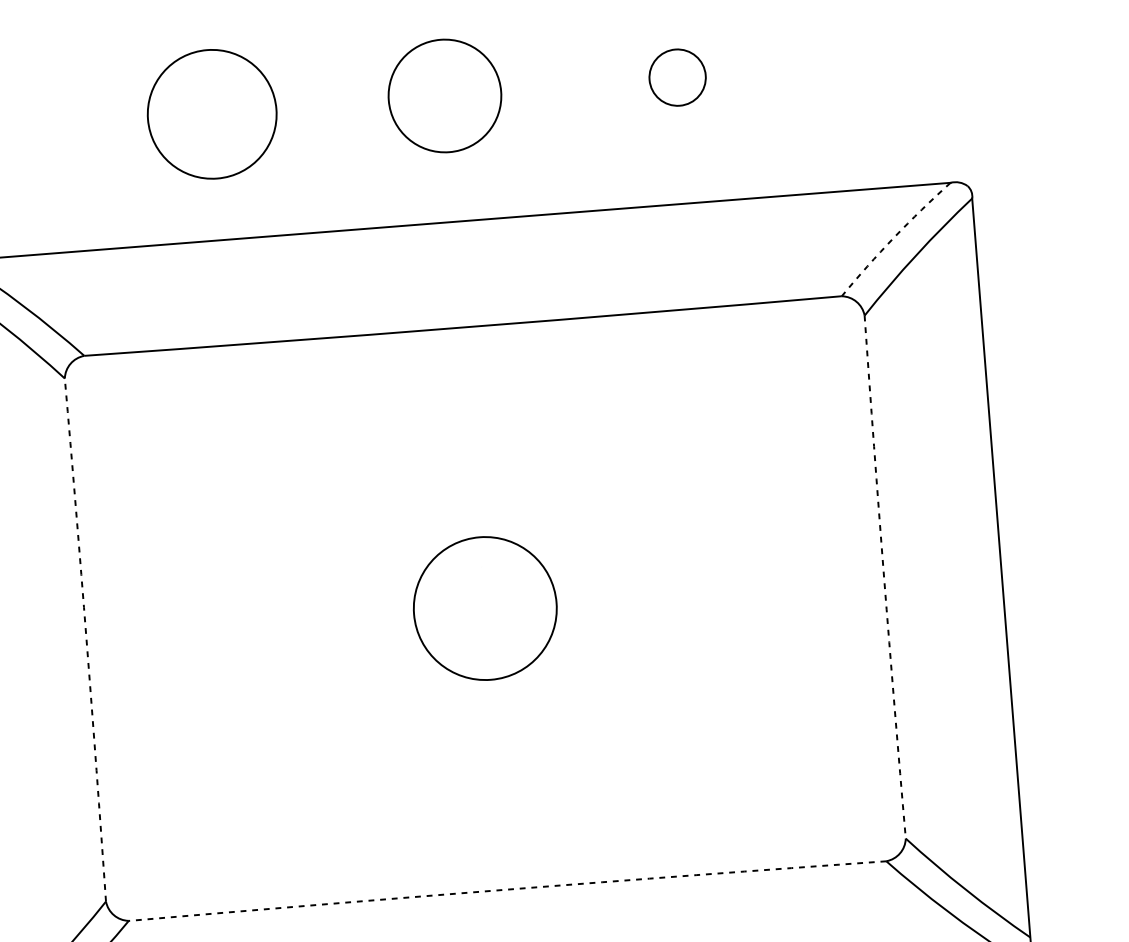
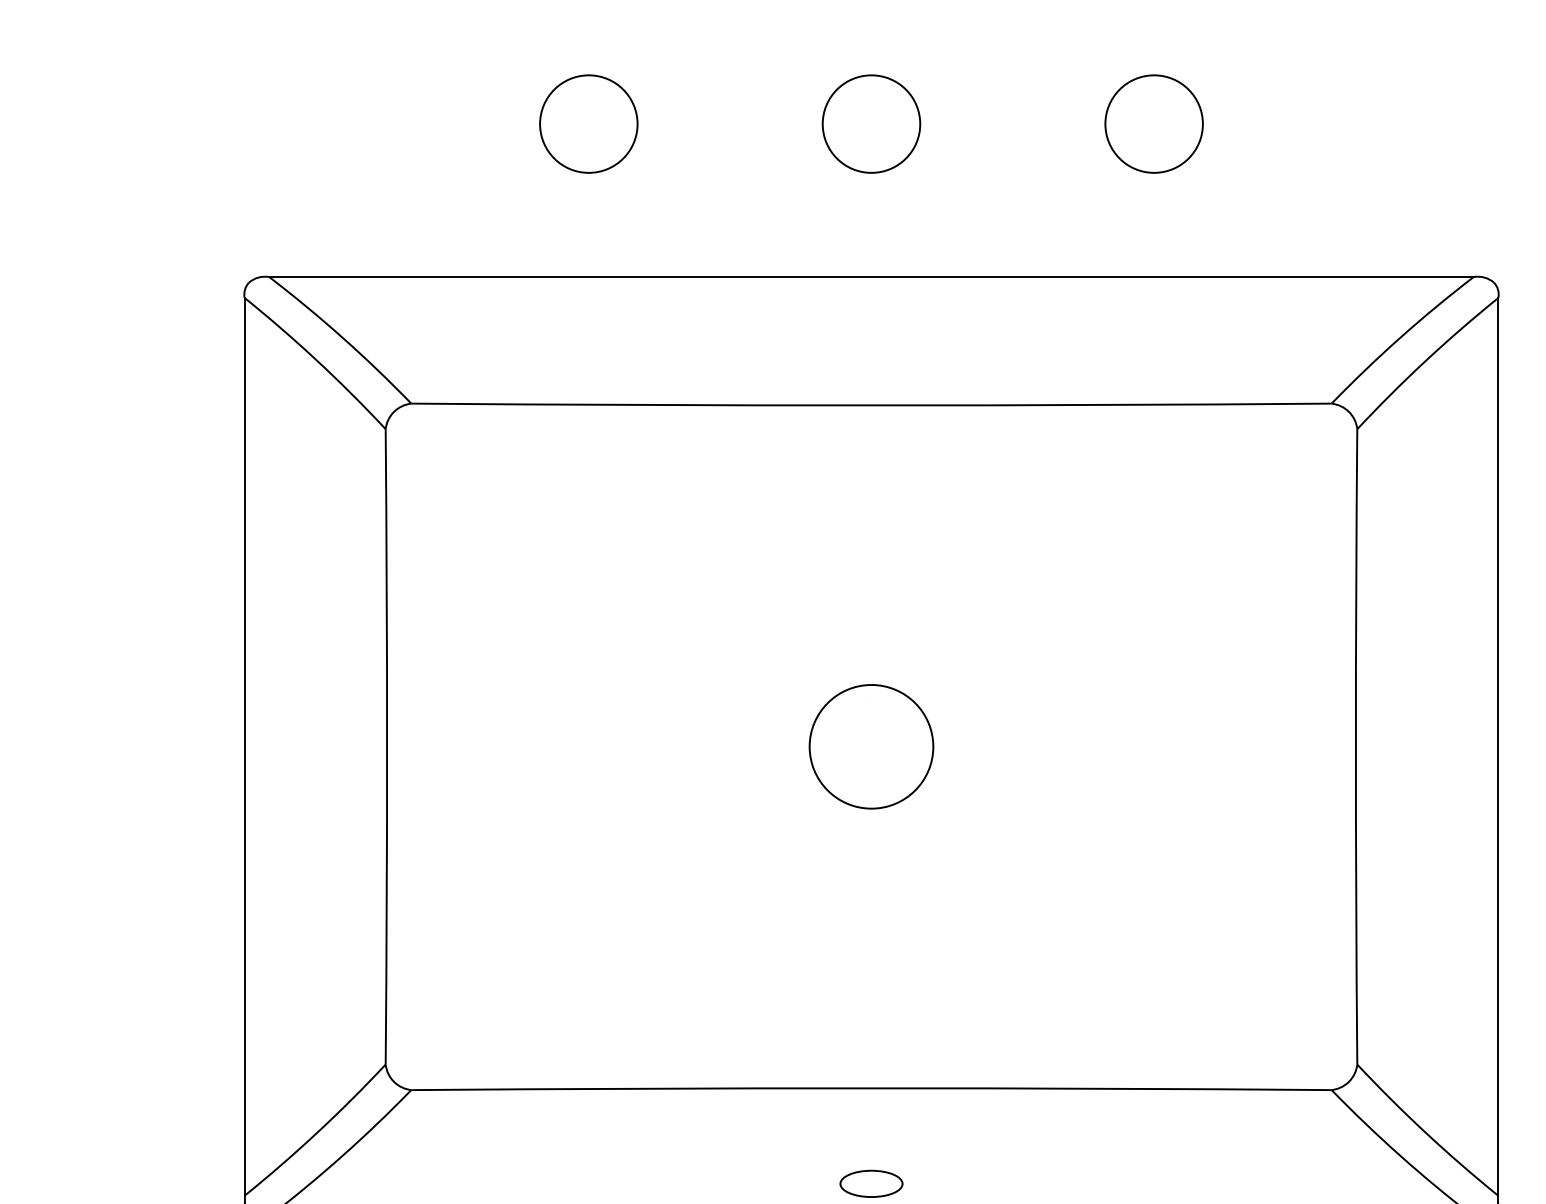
circle: (677, 77) -> (1153, 123), size x1.43
circle: (444, 95) -> (871, 123), size x0.71
circle: (211, 113) -> (588, 123), size x0.62
arc: (894, 237) -> (1400, 337), dashed -> solid
arc: (883, 576) -> (1355, 746), dashed -> solid
circle: (485, 608) -> (871, 746), size x0.71
arc: (86, 639) -> (387, 746), dashed -> solid
arc: (507, 889) -> (871, 1088), dashed -> solid

